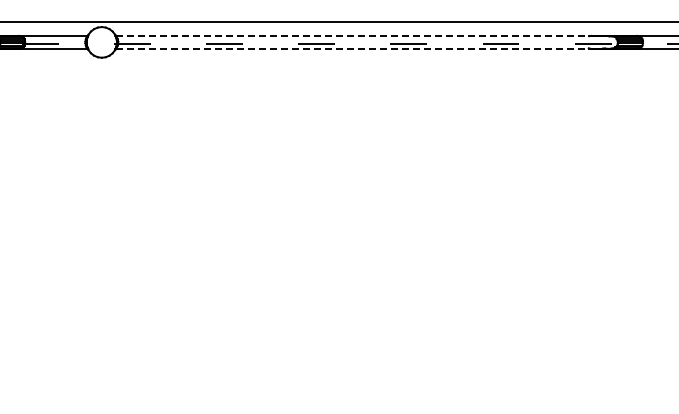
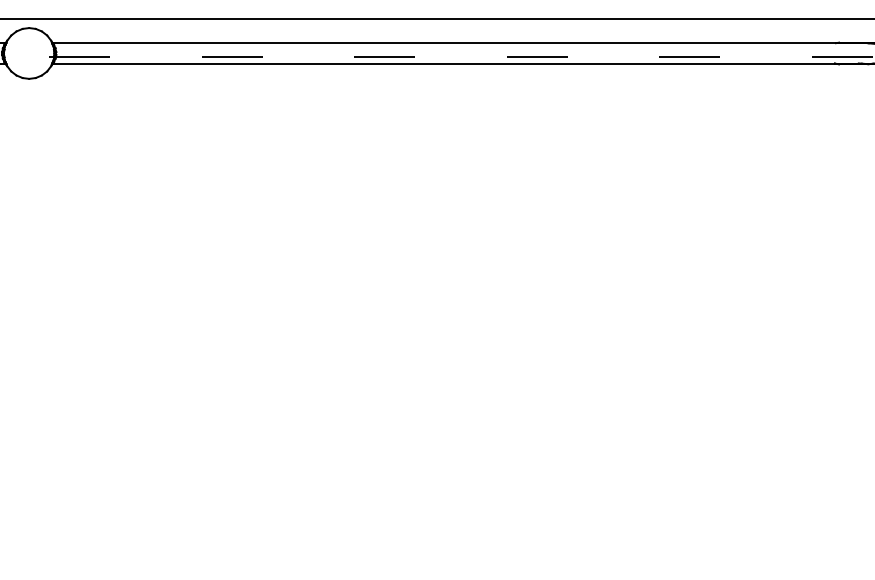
line: (352, 36) -> (443, 43), dashed -> solid
line: (353, 48) -> (445, 63), dashed -> solid

